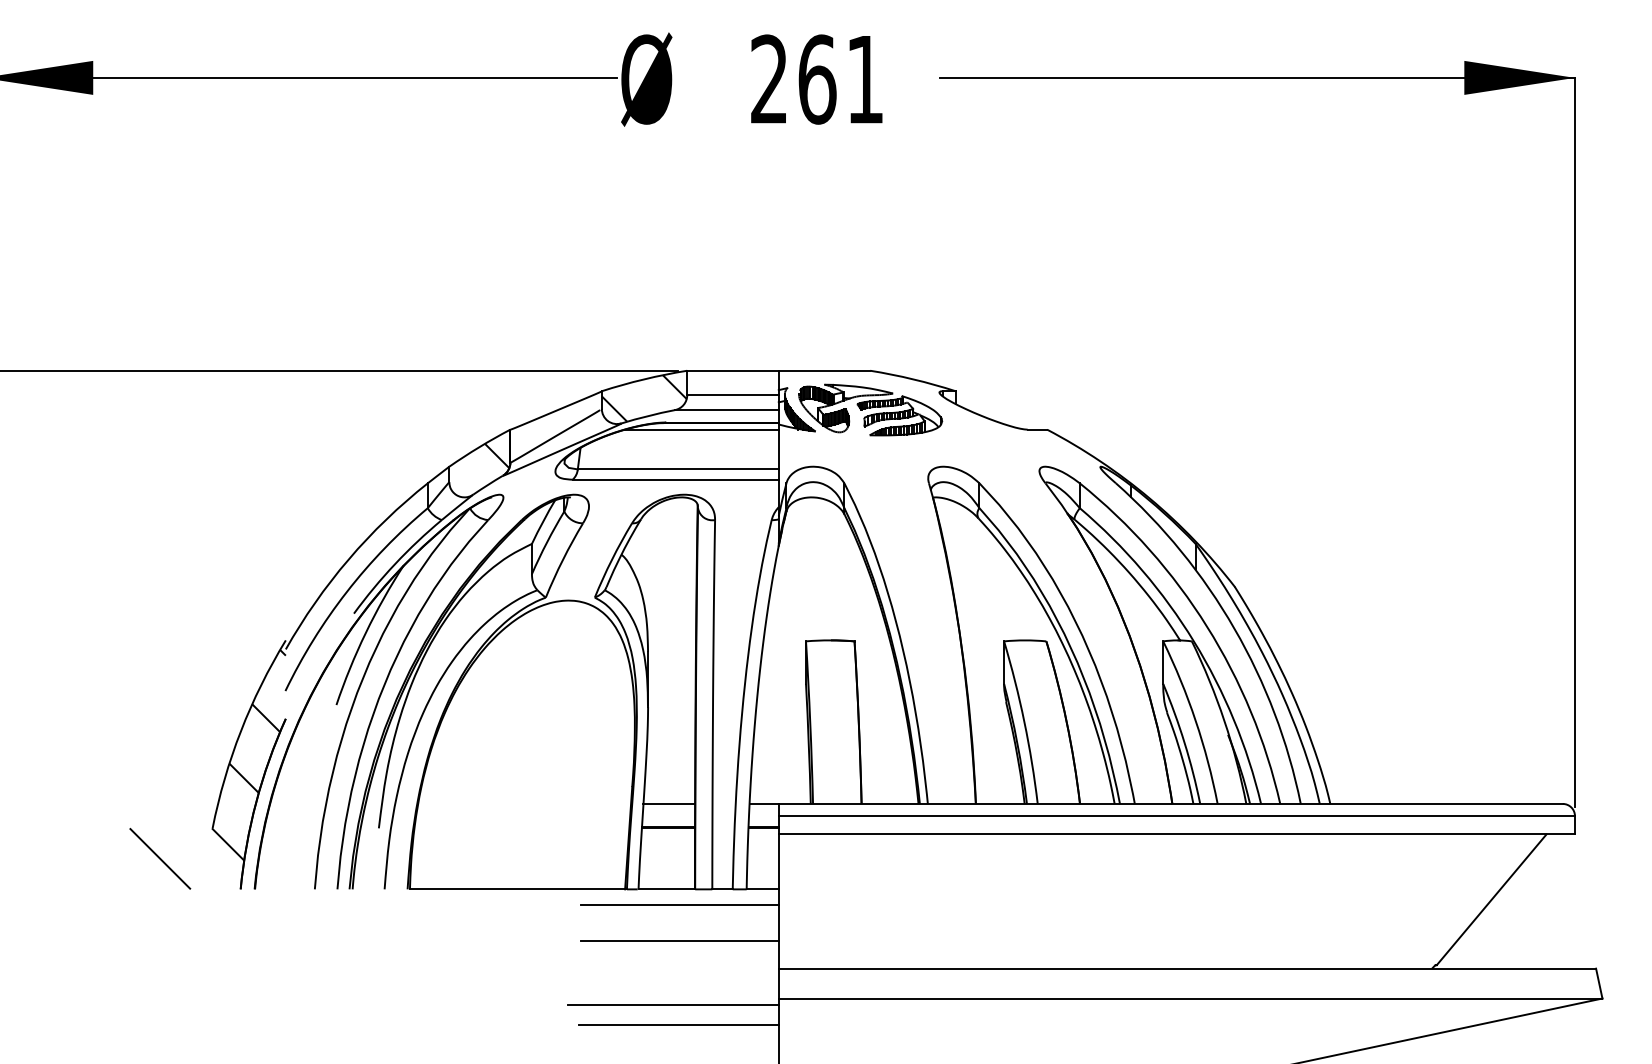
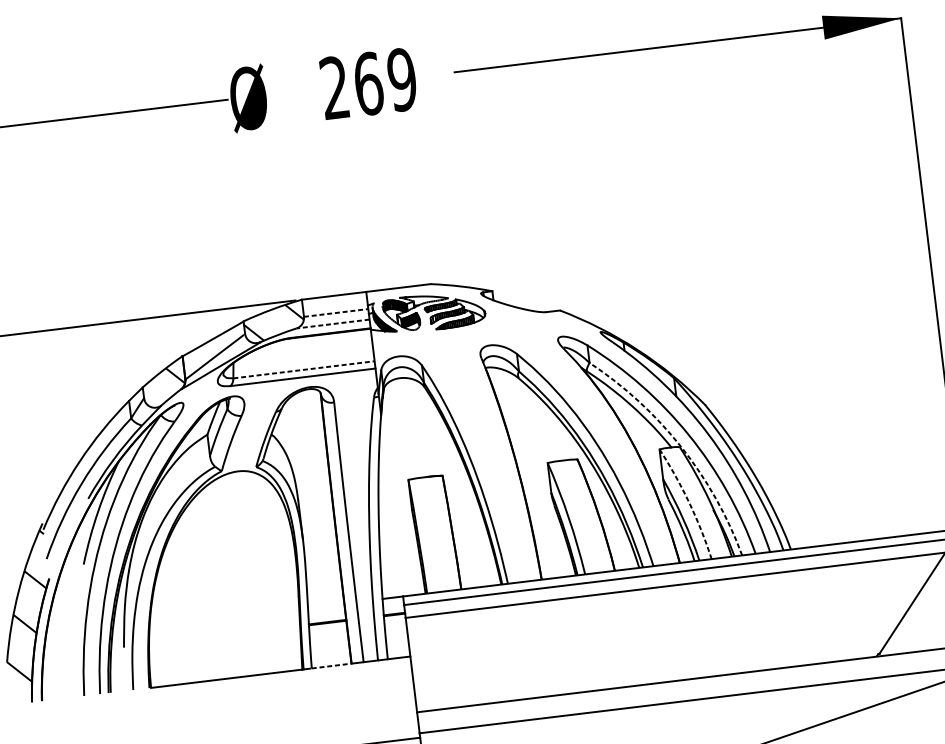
text: (864, 79) -> (401, 79), 261 -> 269
line: (733, 395) -> (336, 313), solid -> dashed
line: (726, 410) -> (332, 324), solid -> dashed
line: (701, 429) -> (316, 339), removed
line: (678, 469) -> (304, 369), solid -> dashed
arc: (1194, 641) -> (681, 446), solid -> dashed
arc: (1195, 720) -> (689, 502), solid -> dashed
line: (669, 803) -> (326, 605), removed
line: (667, 889) -> (332, 666), solid -> dashed
line: (679, 904) -> (341, 675), removed
line: (679, 940) -> (344, 700), removed

